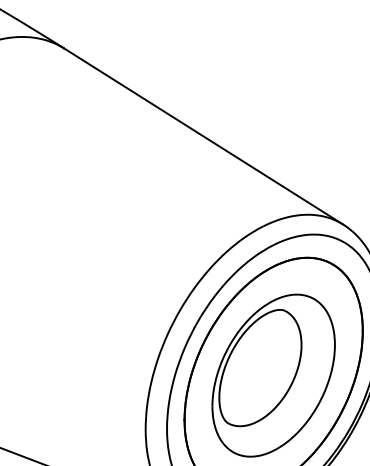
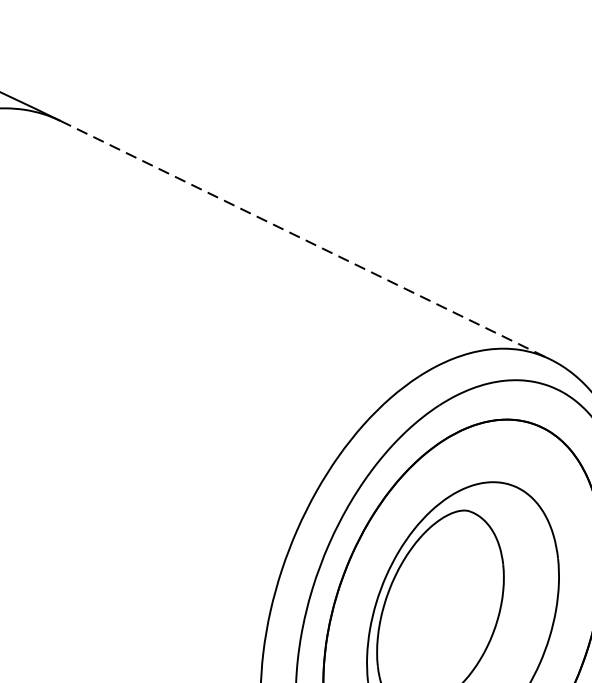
line: (204, 136) -> (306, 239), solid -> dashed

